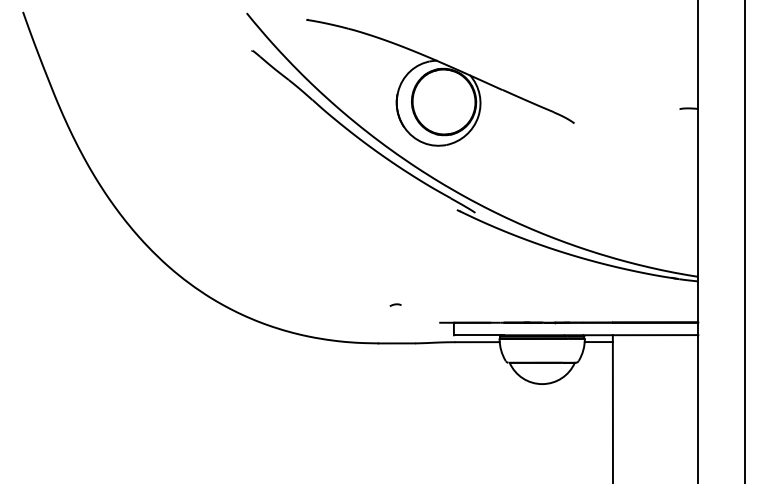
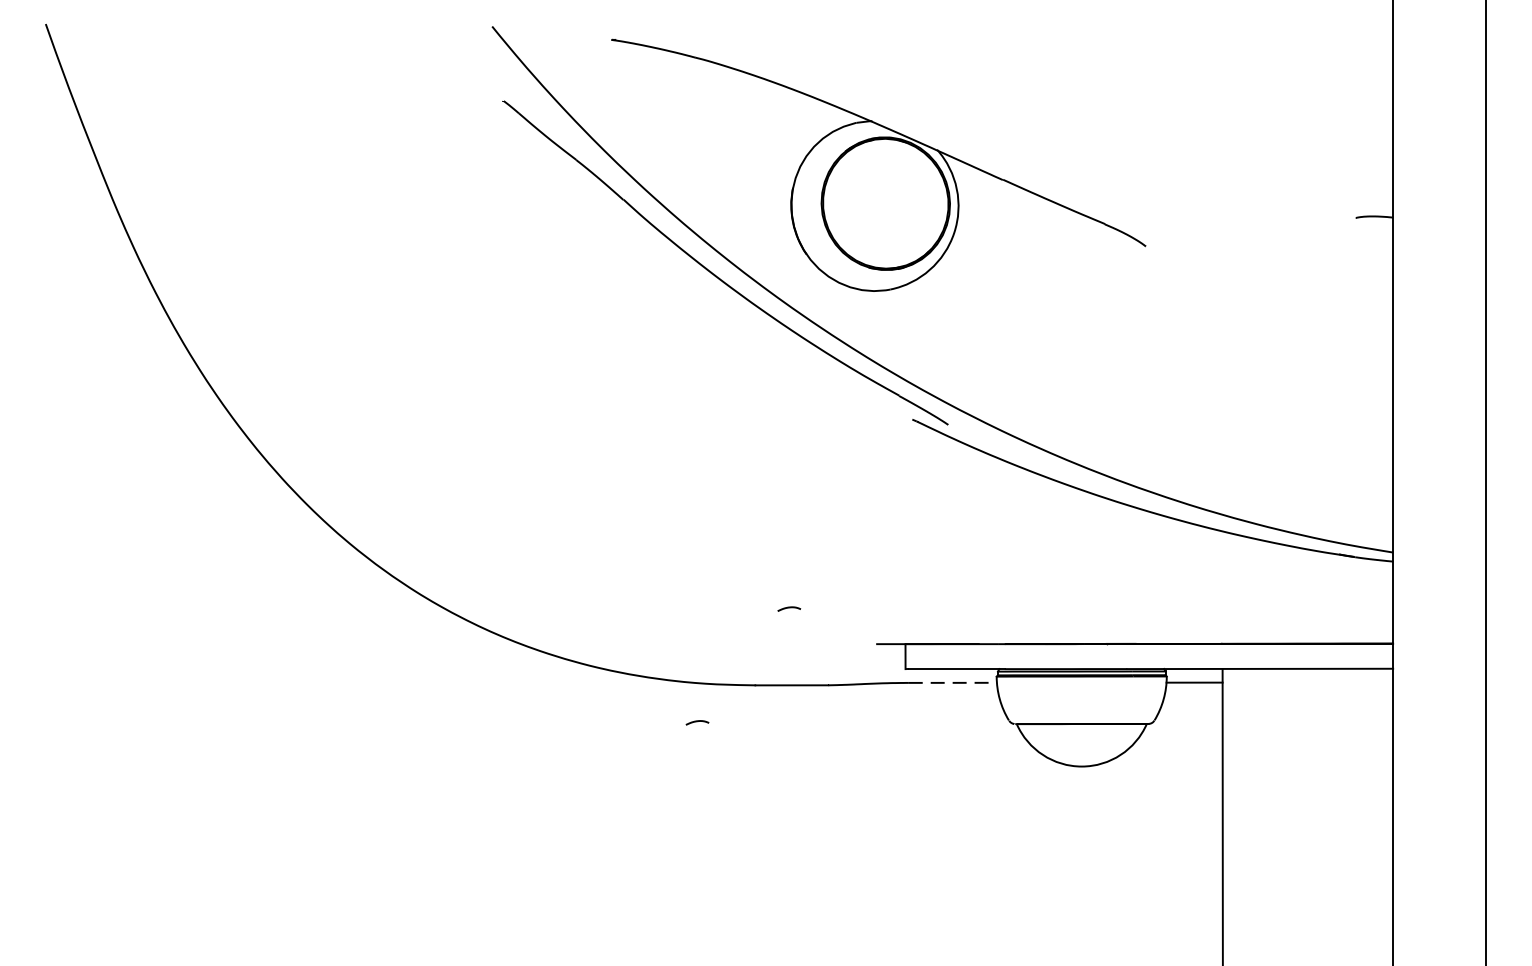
line: (478, 342) -> (954, 683), solid -> dashed
curve: (349, 361) -> (697, 721), added

